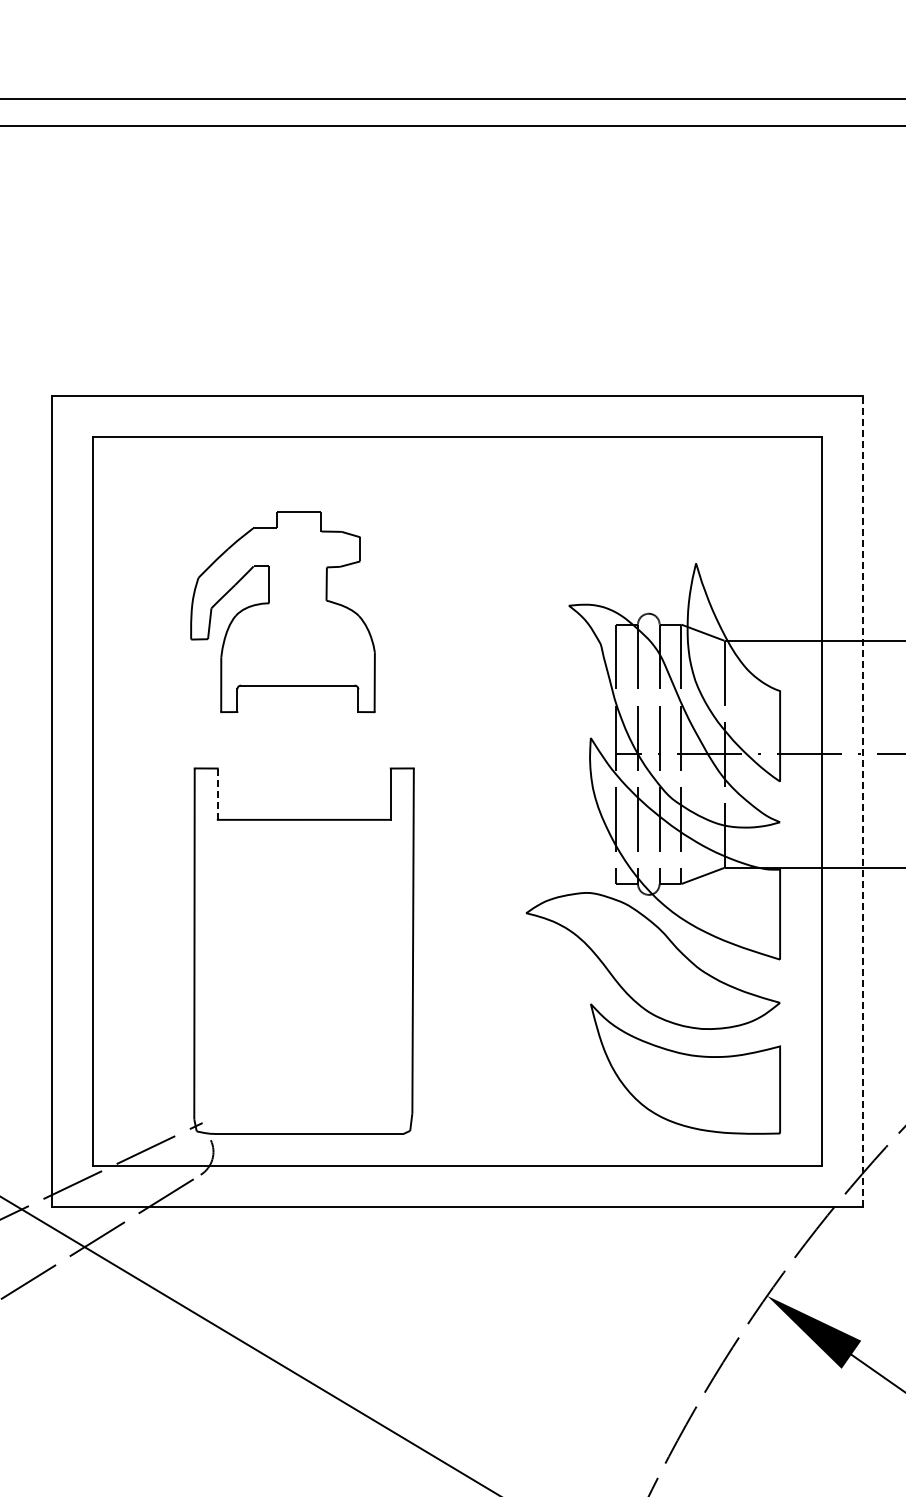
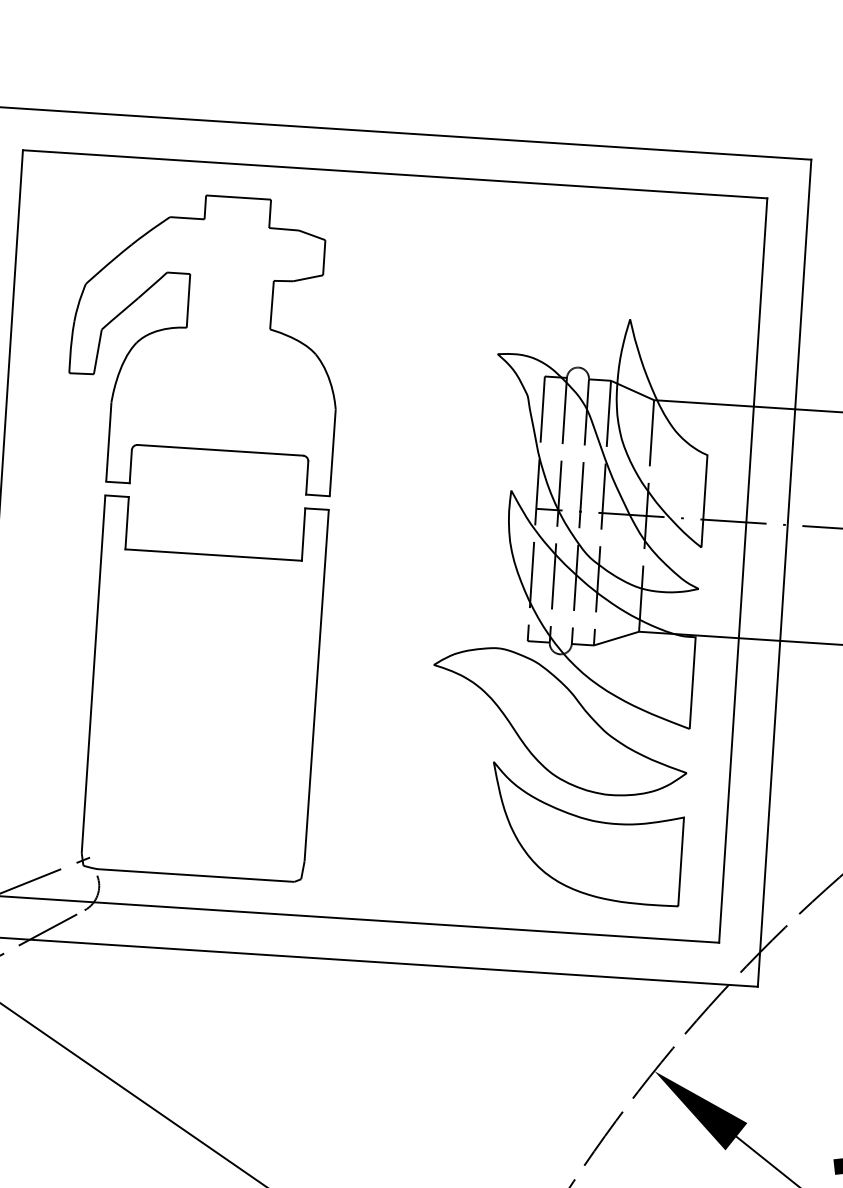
part: (282, 611) -> (205, 341), size x1.43
line: (217, 794) -> (126, 523), dashed -> solid
line: (862, 801) -> (784, 573), dashed -> solid

